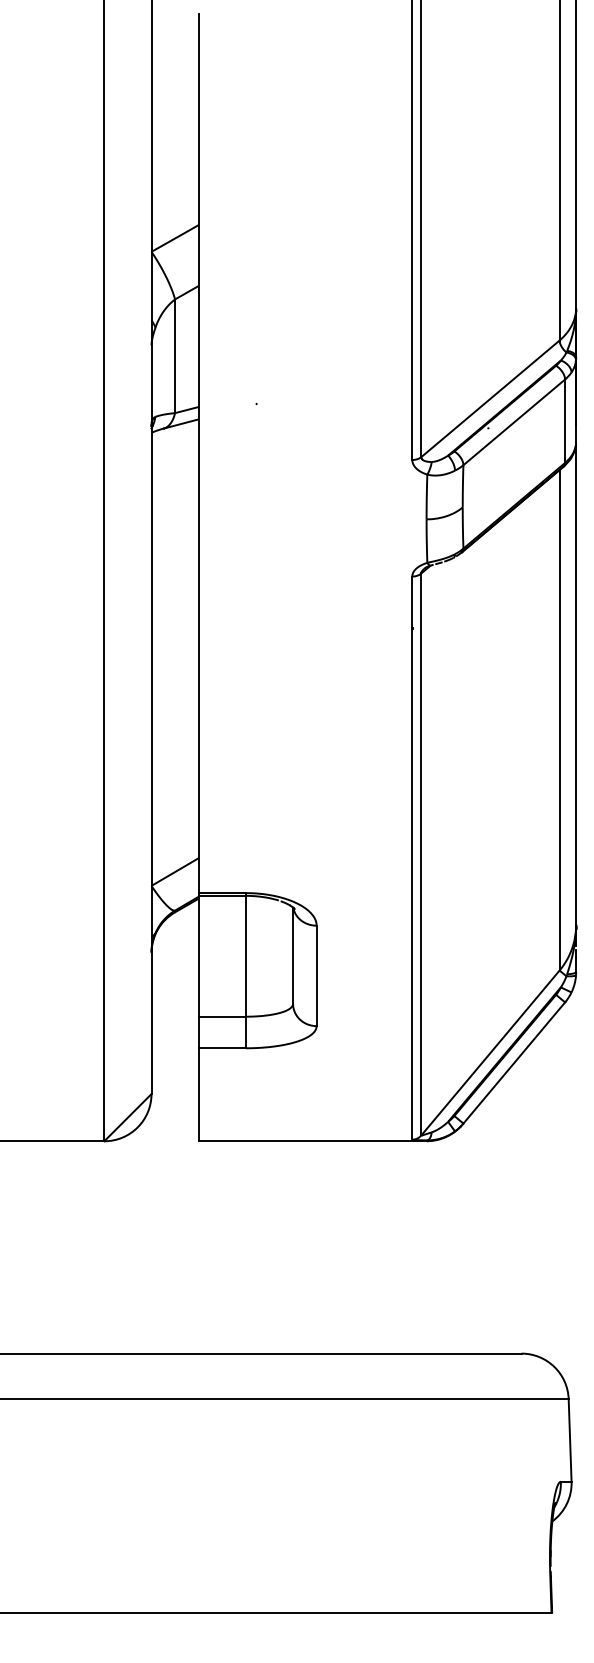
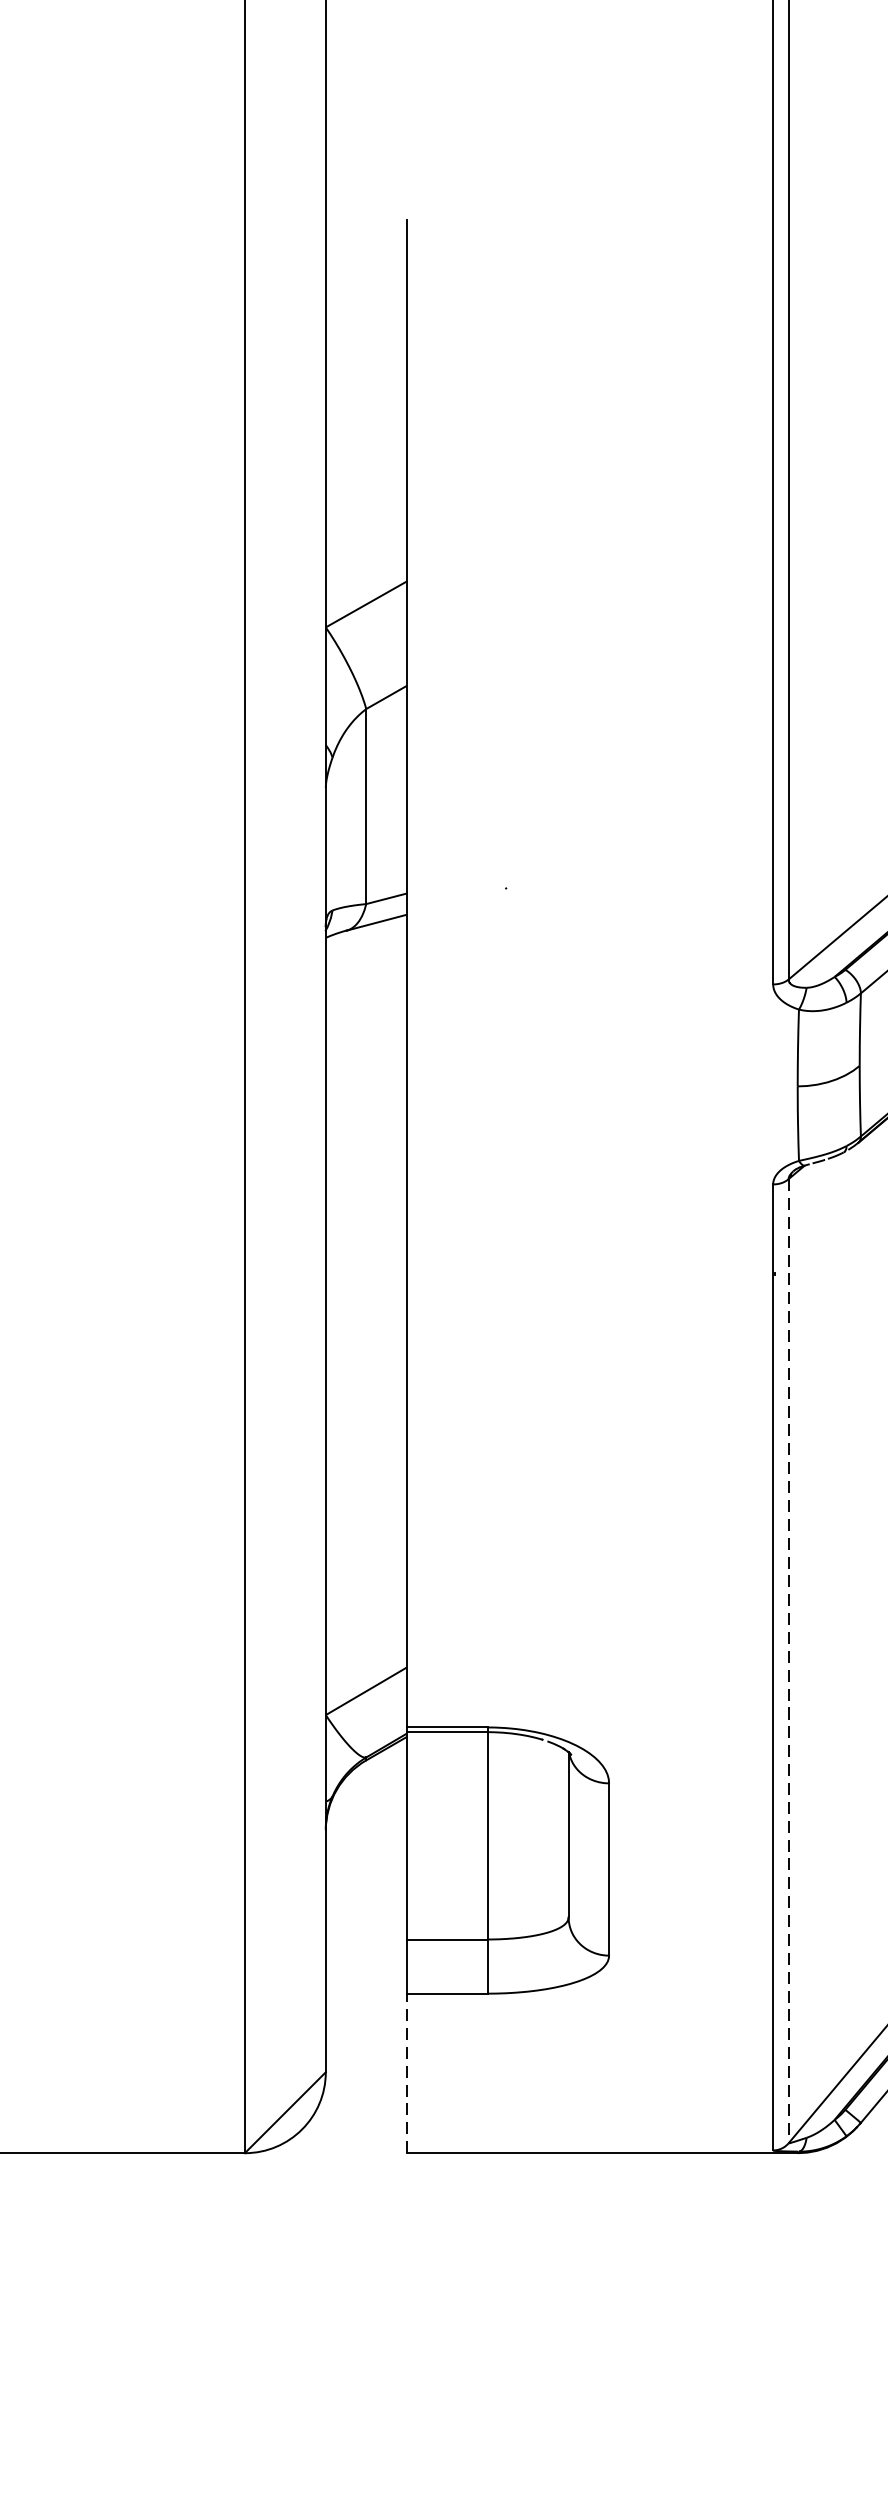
line: (421, 854) -> (788, 1661), solid -> dashed
line: (198, 1094) -> (406, 2072), solid -> dashed

